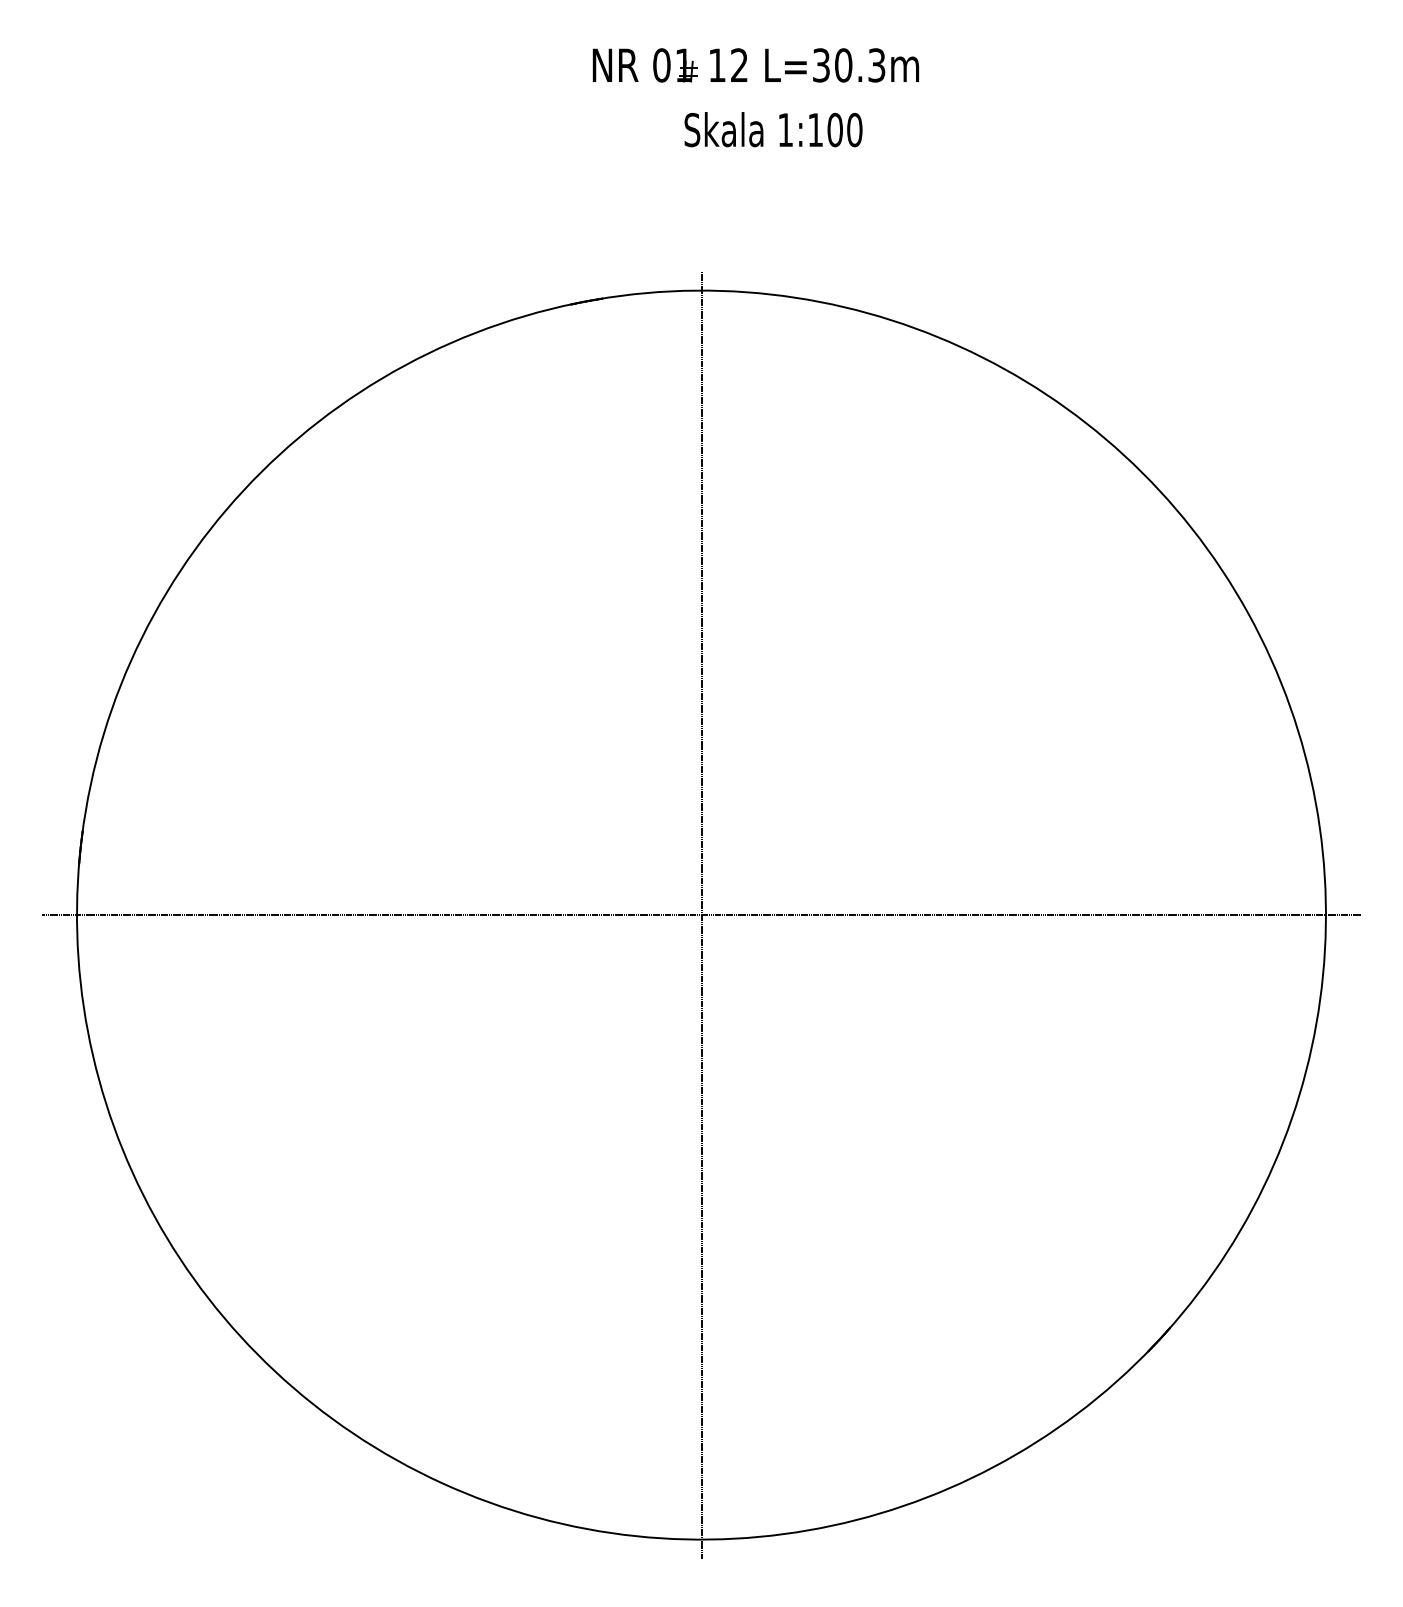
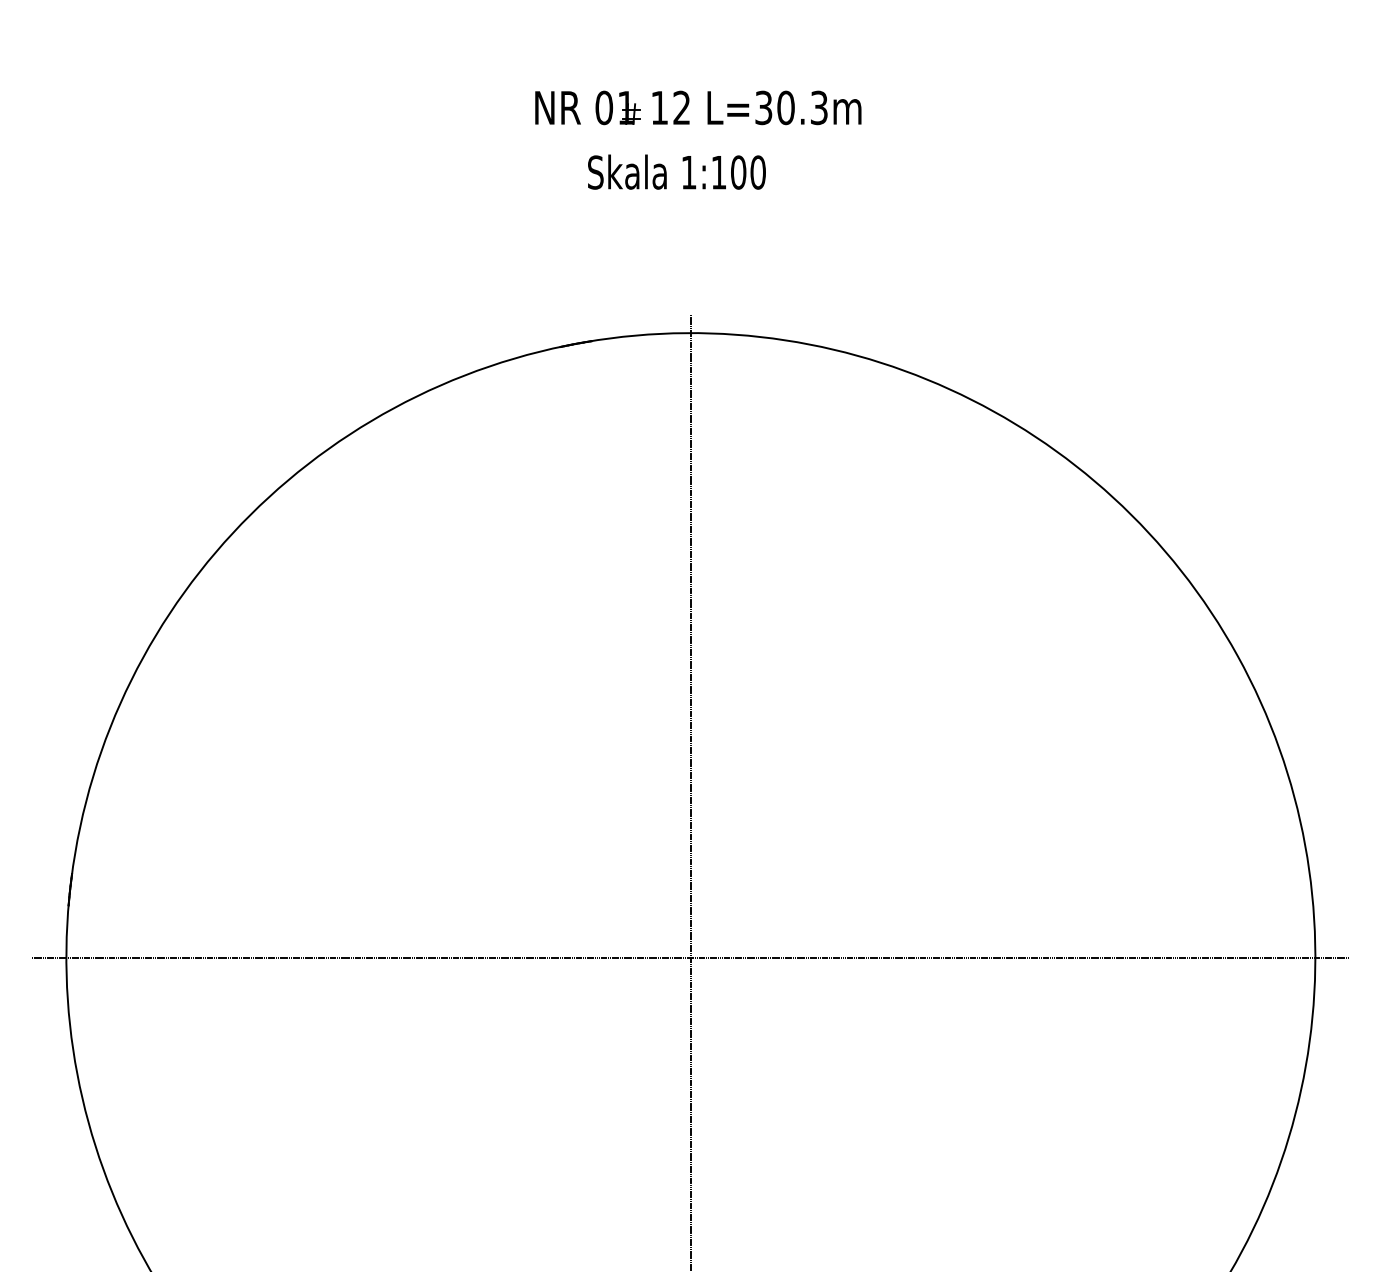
part: (746, 61) -> (688, 104), moved
text: (773, 129) -> (676, 172), moved

